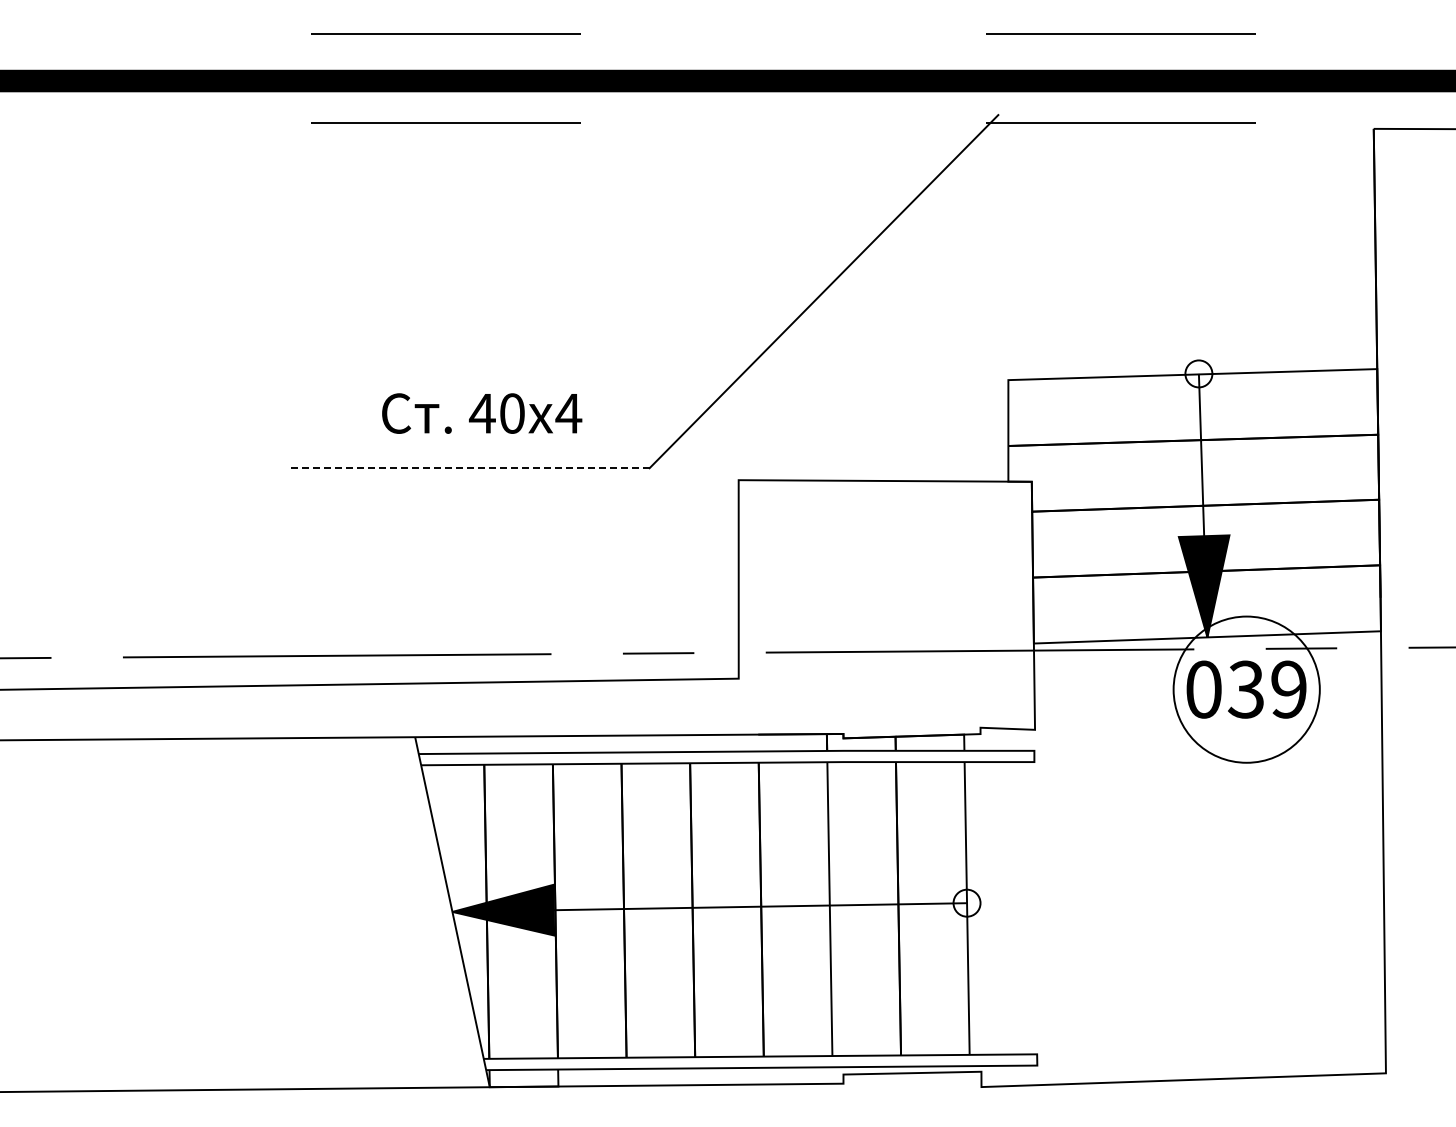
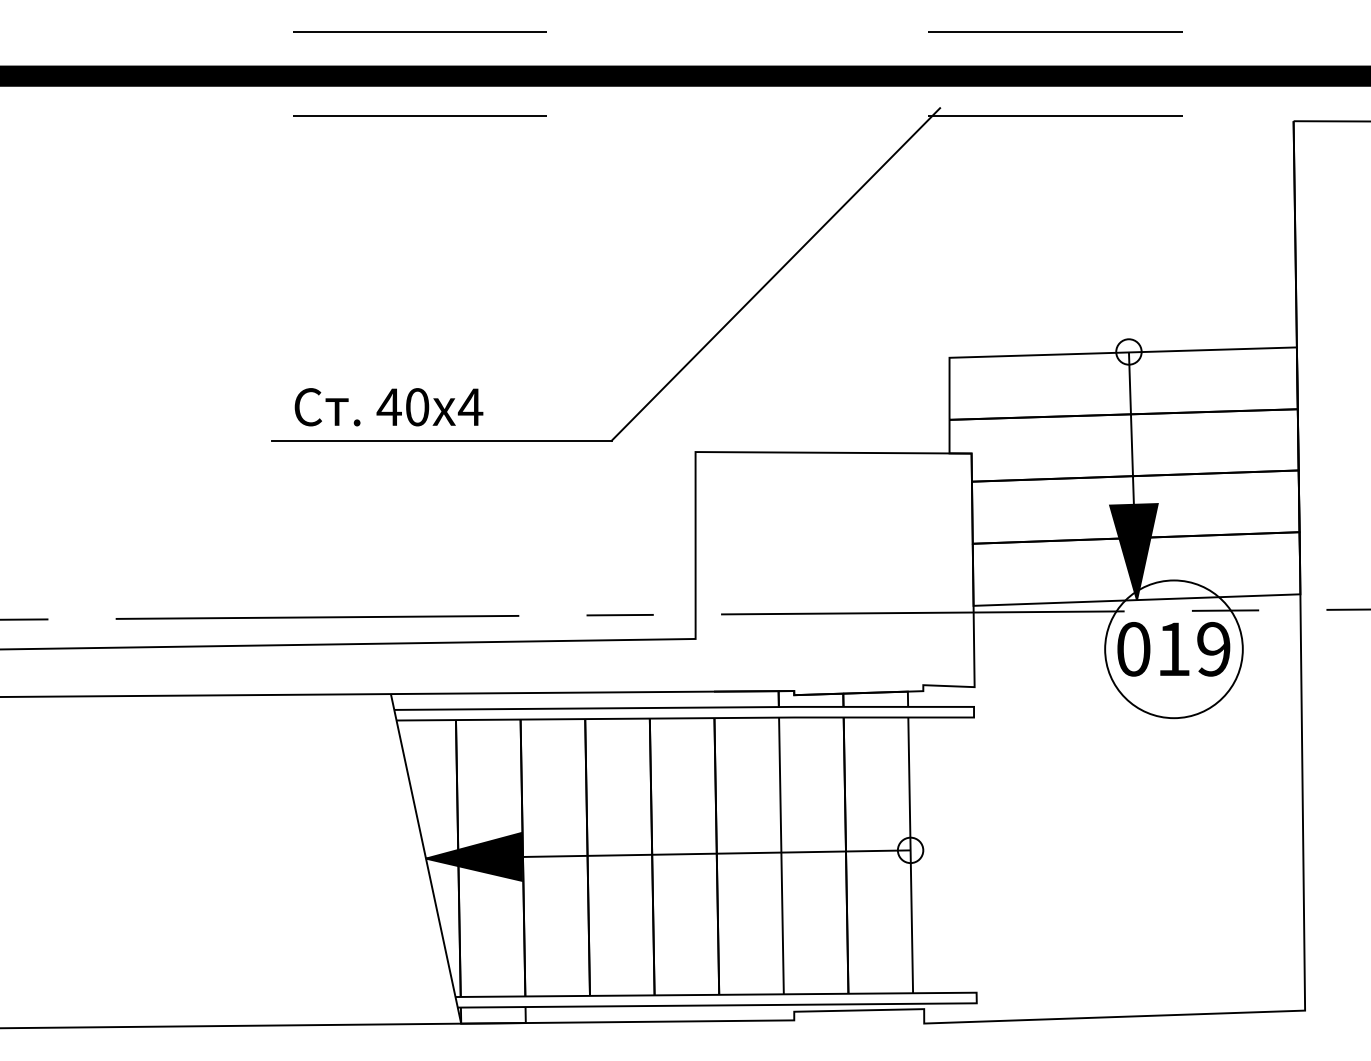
text: (482, 413) -> (389, 407), moved
line: (468, 468) -> (441, 441), dashed -> solid
text: (1245, 689) -> (1172, 649), 039 -> 019

